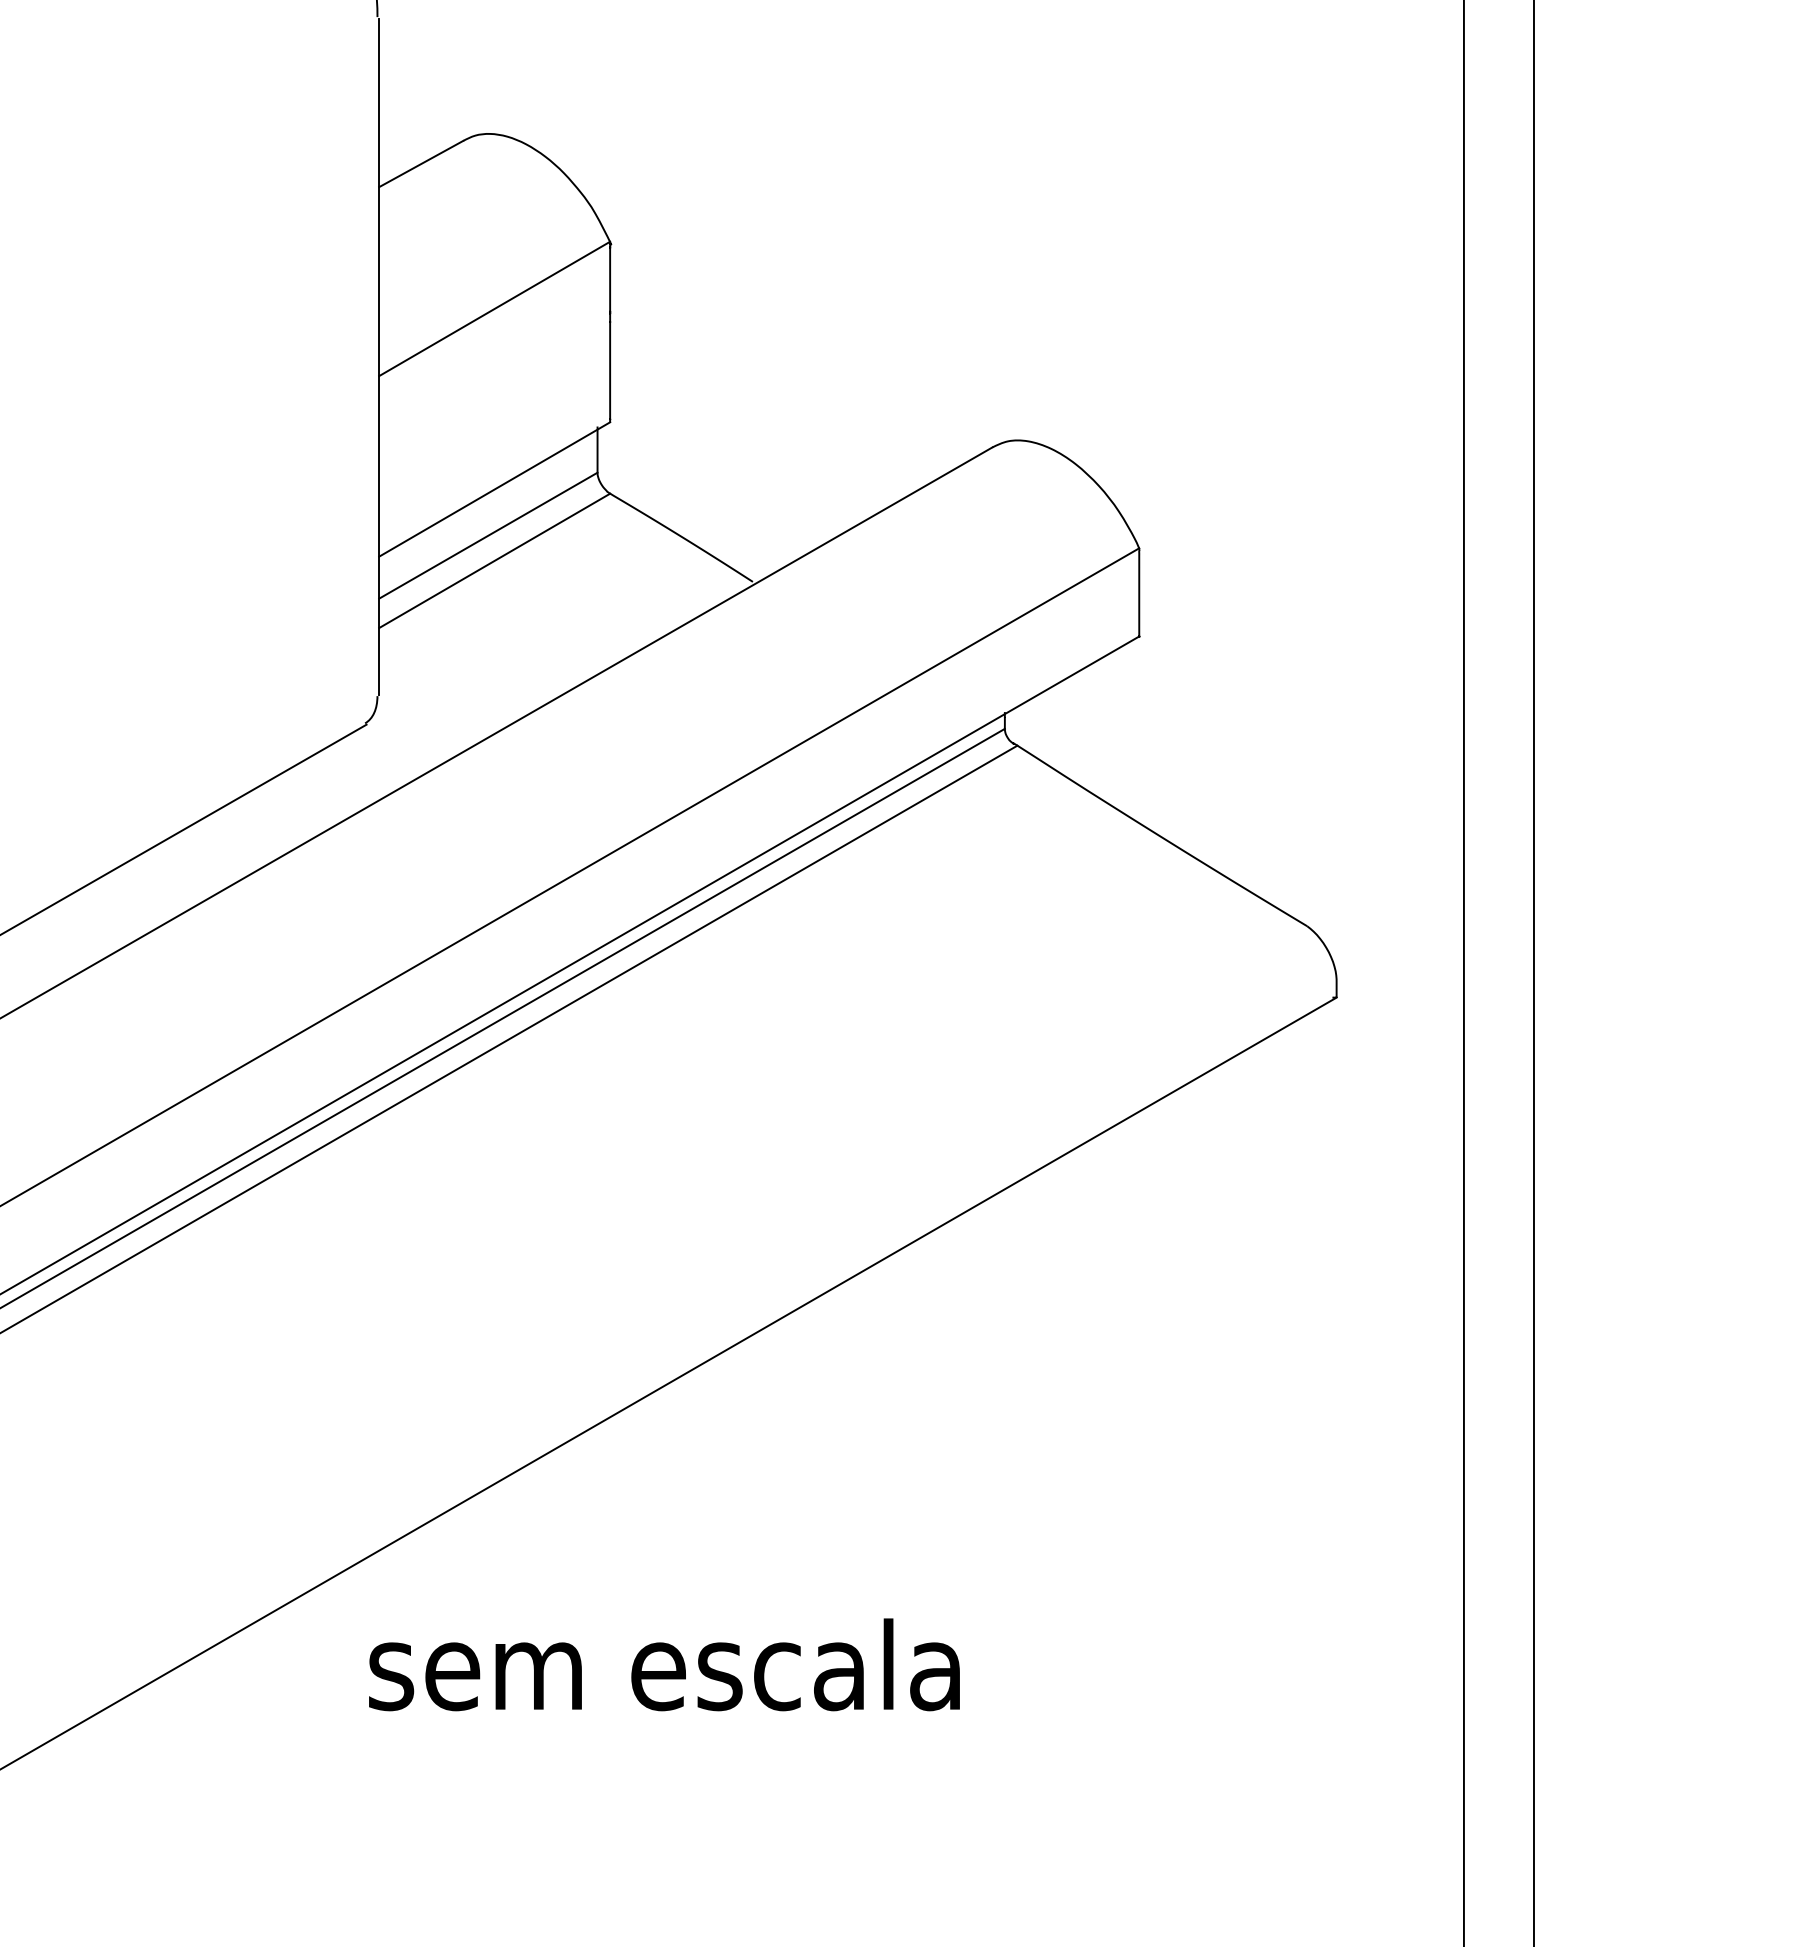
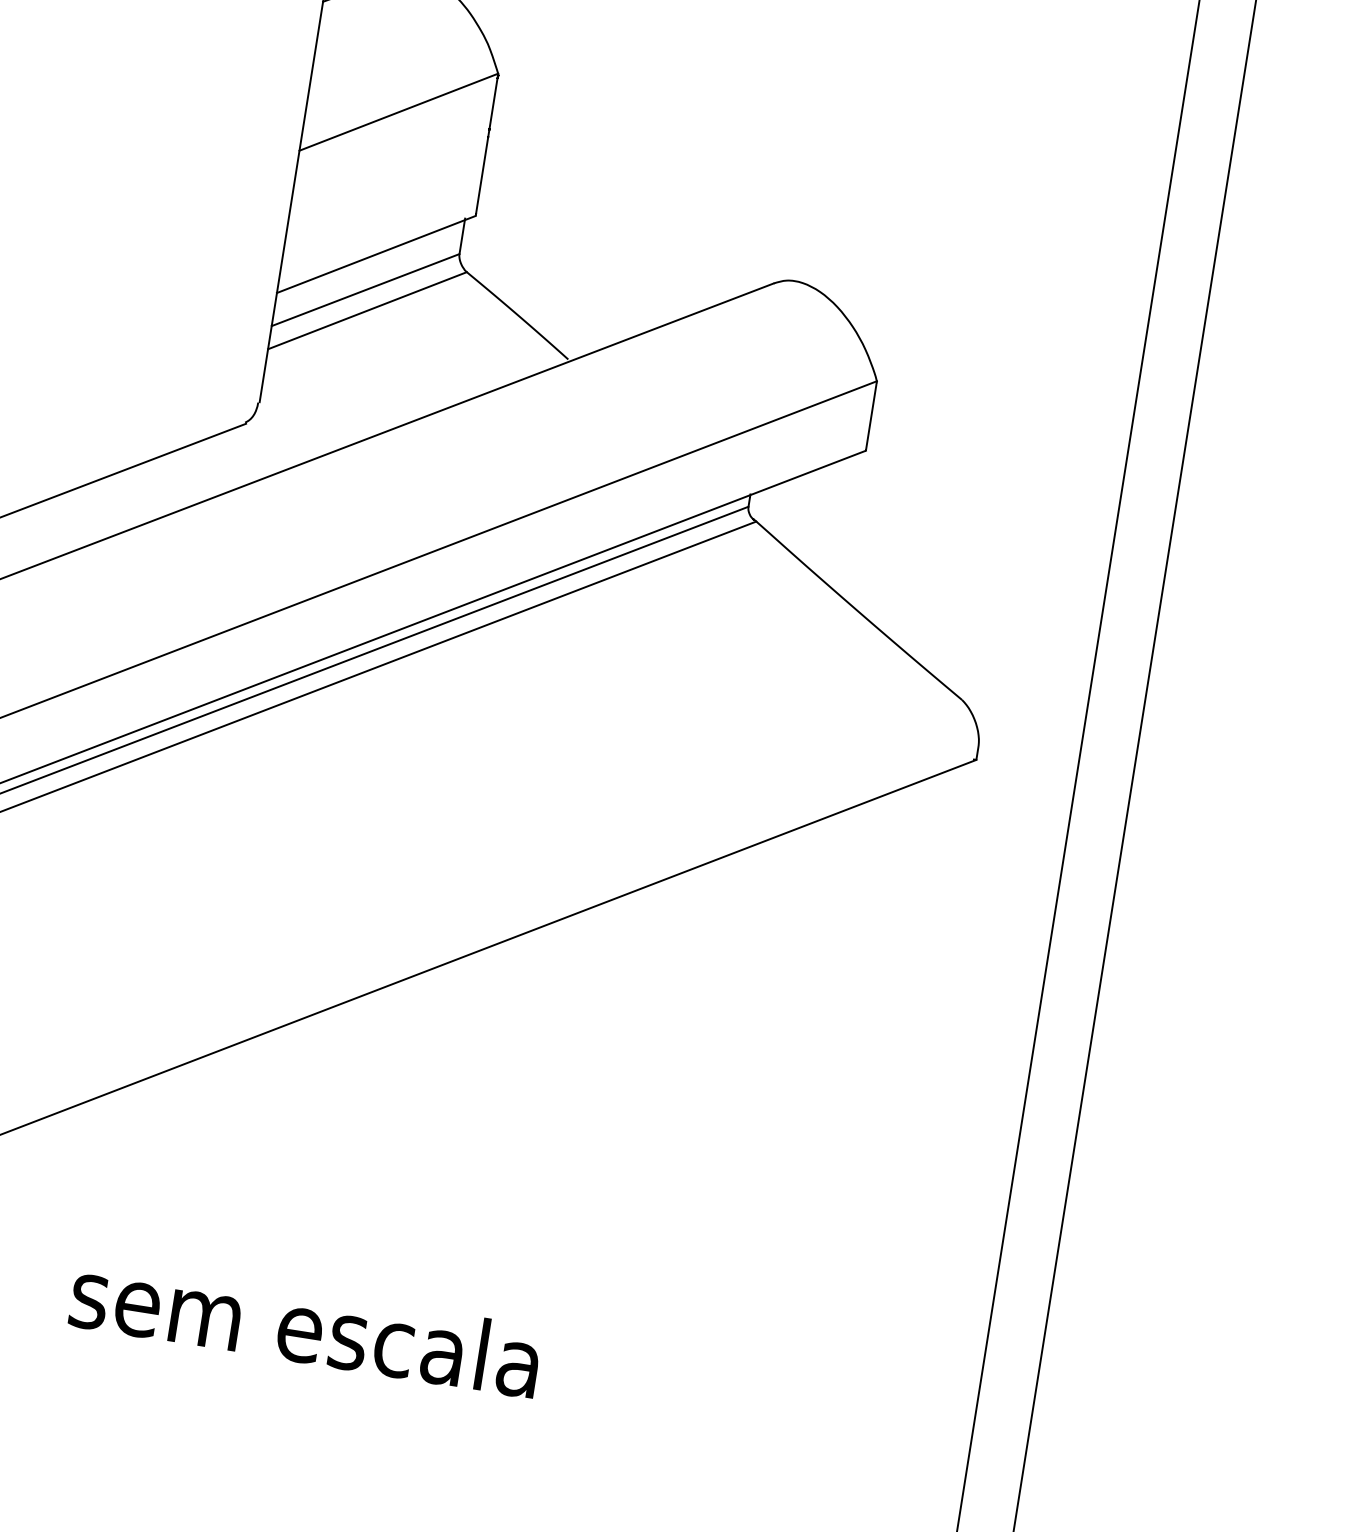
text: (664, 1664) -> (305, 1326), moved

